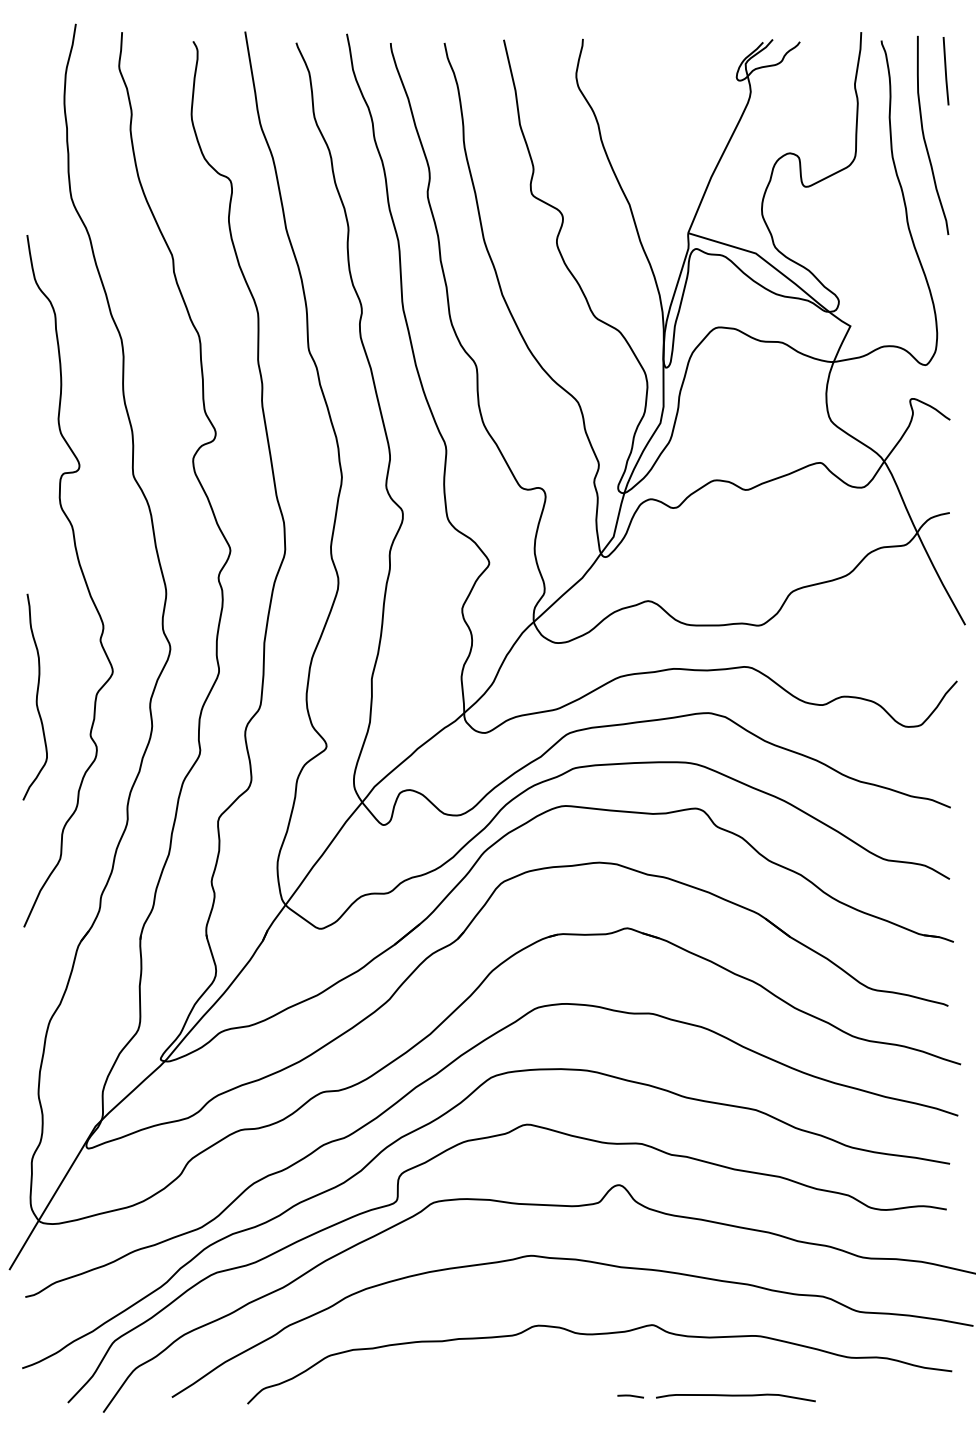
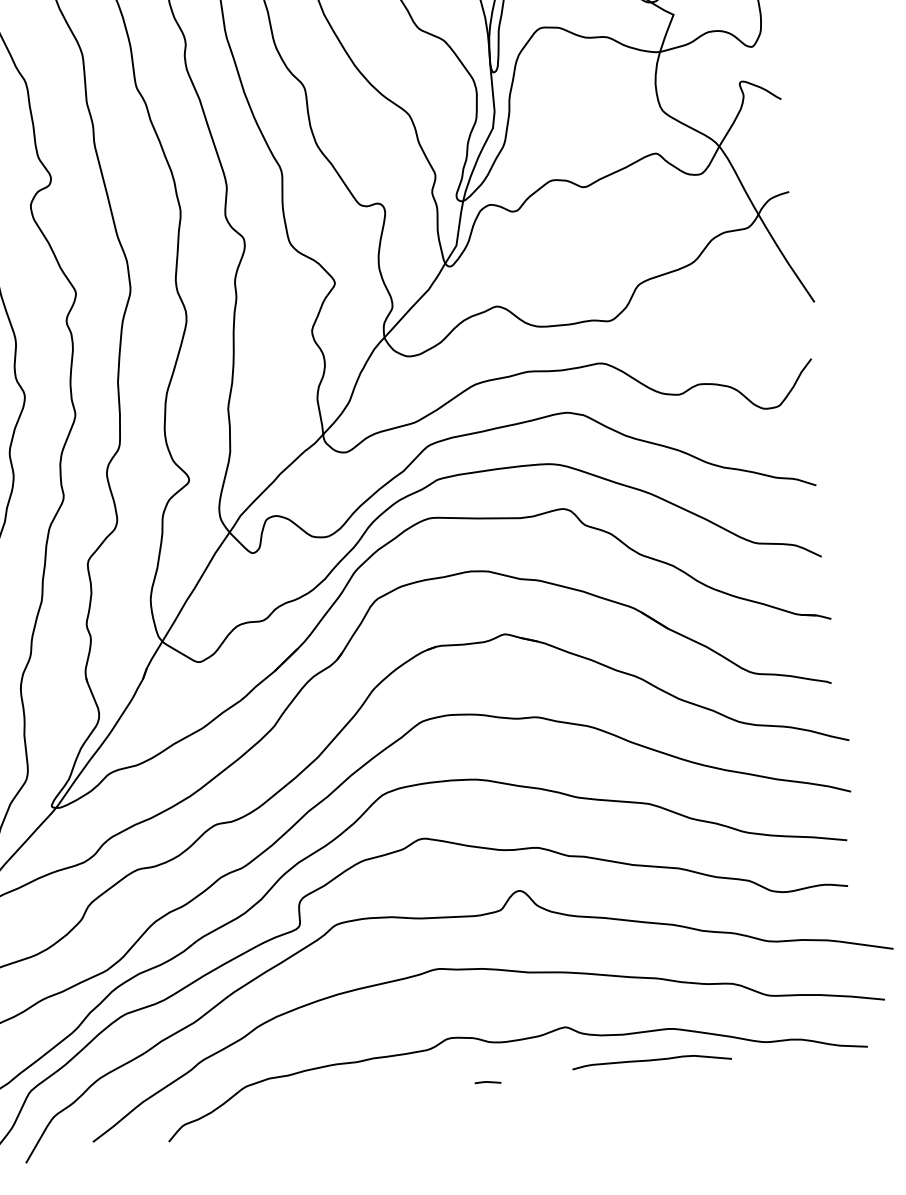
line: (630, 1396) -> (487, 1082), moved
curve: (735, 1396) -> (651, 1061), moved

